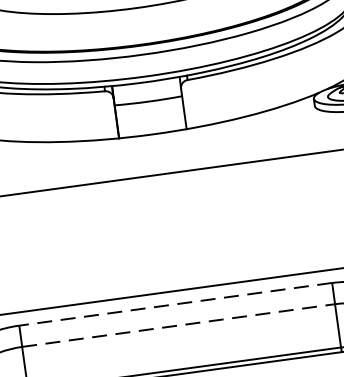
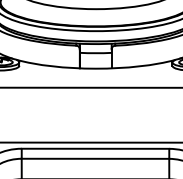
line: (175, 303) -> (95, 148), dashed -> solid
line: (178, 324) -> (95, 158), dashed -> solid

